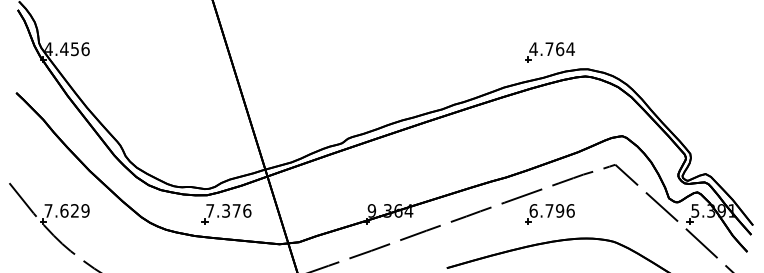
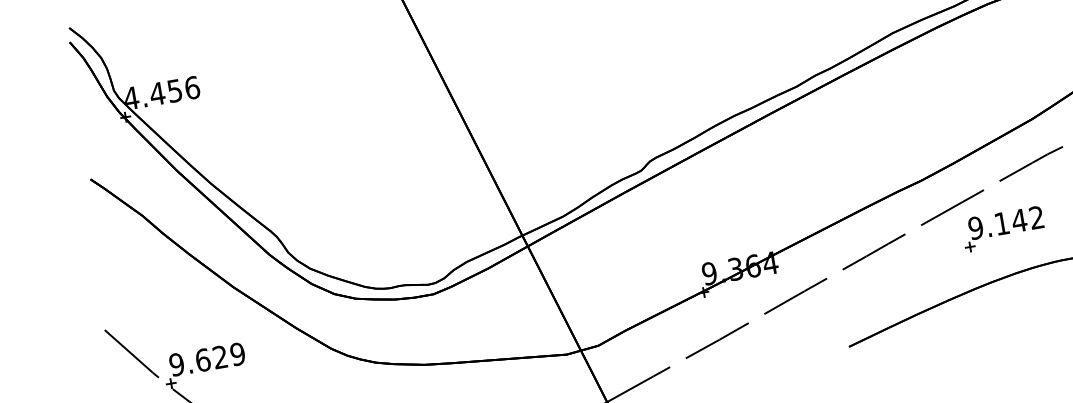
text: (48, 210) -> (176, 364), 7.629 -> 9.629
text: (551, 210) -> (1005, 222), 6.796 -> 9.142
part: (226, 214) -> (471, 320), removed

